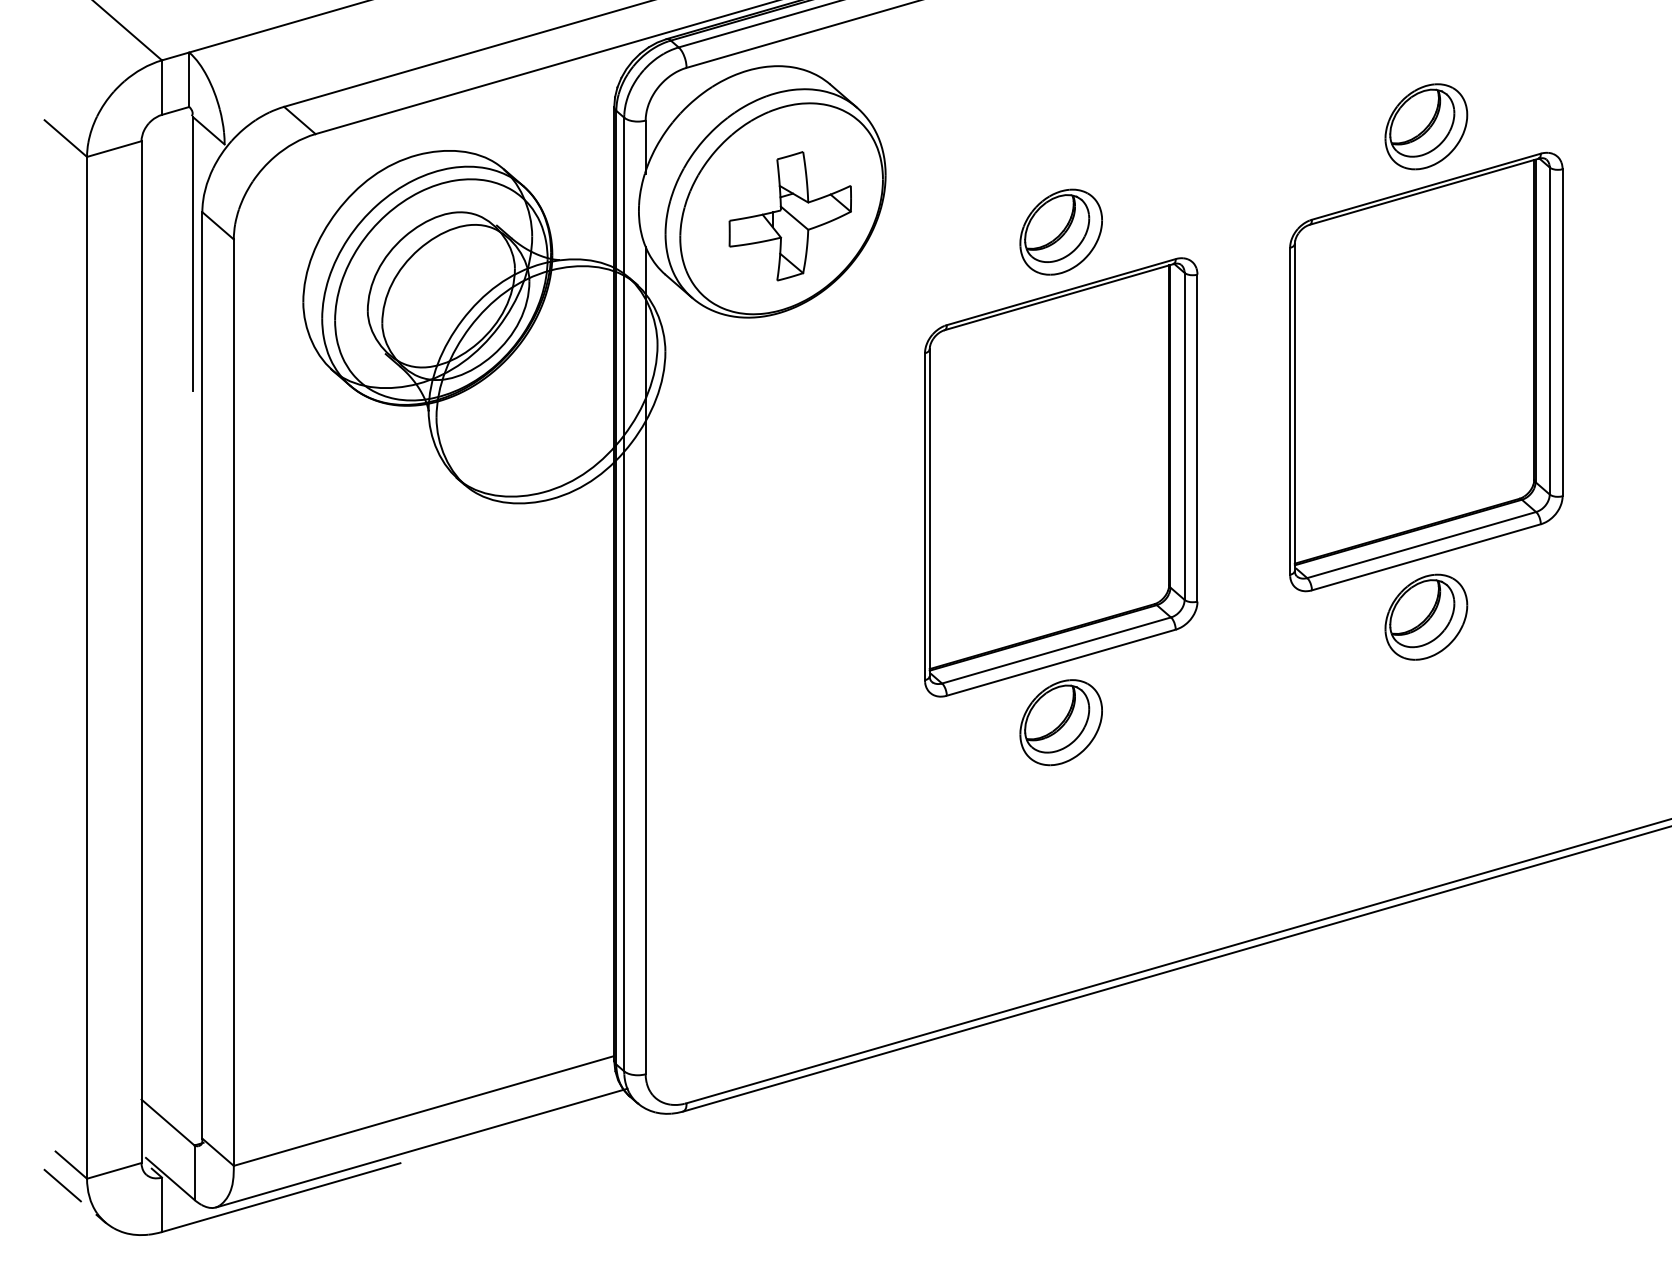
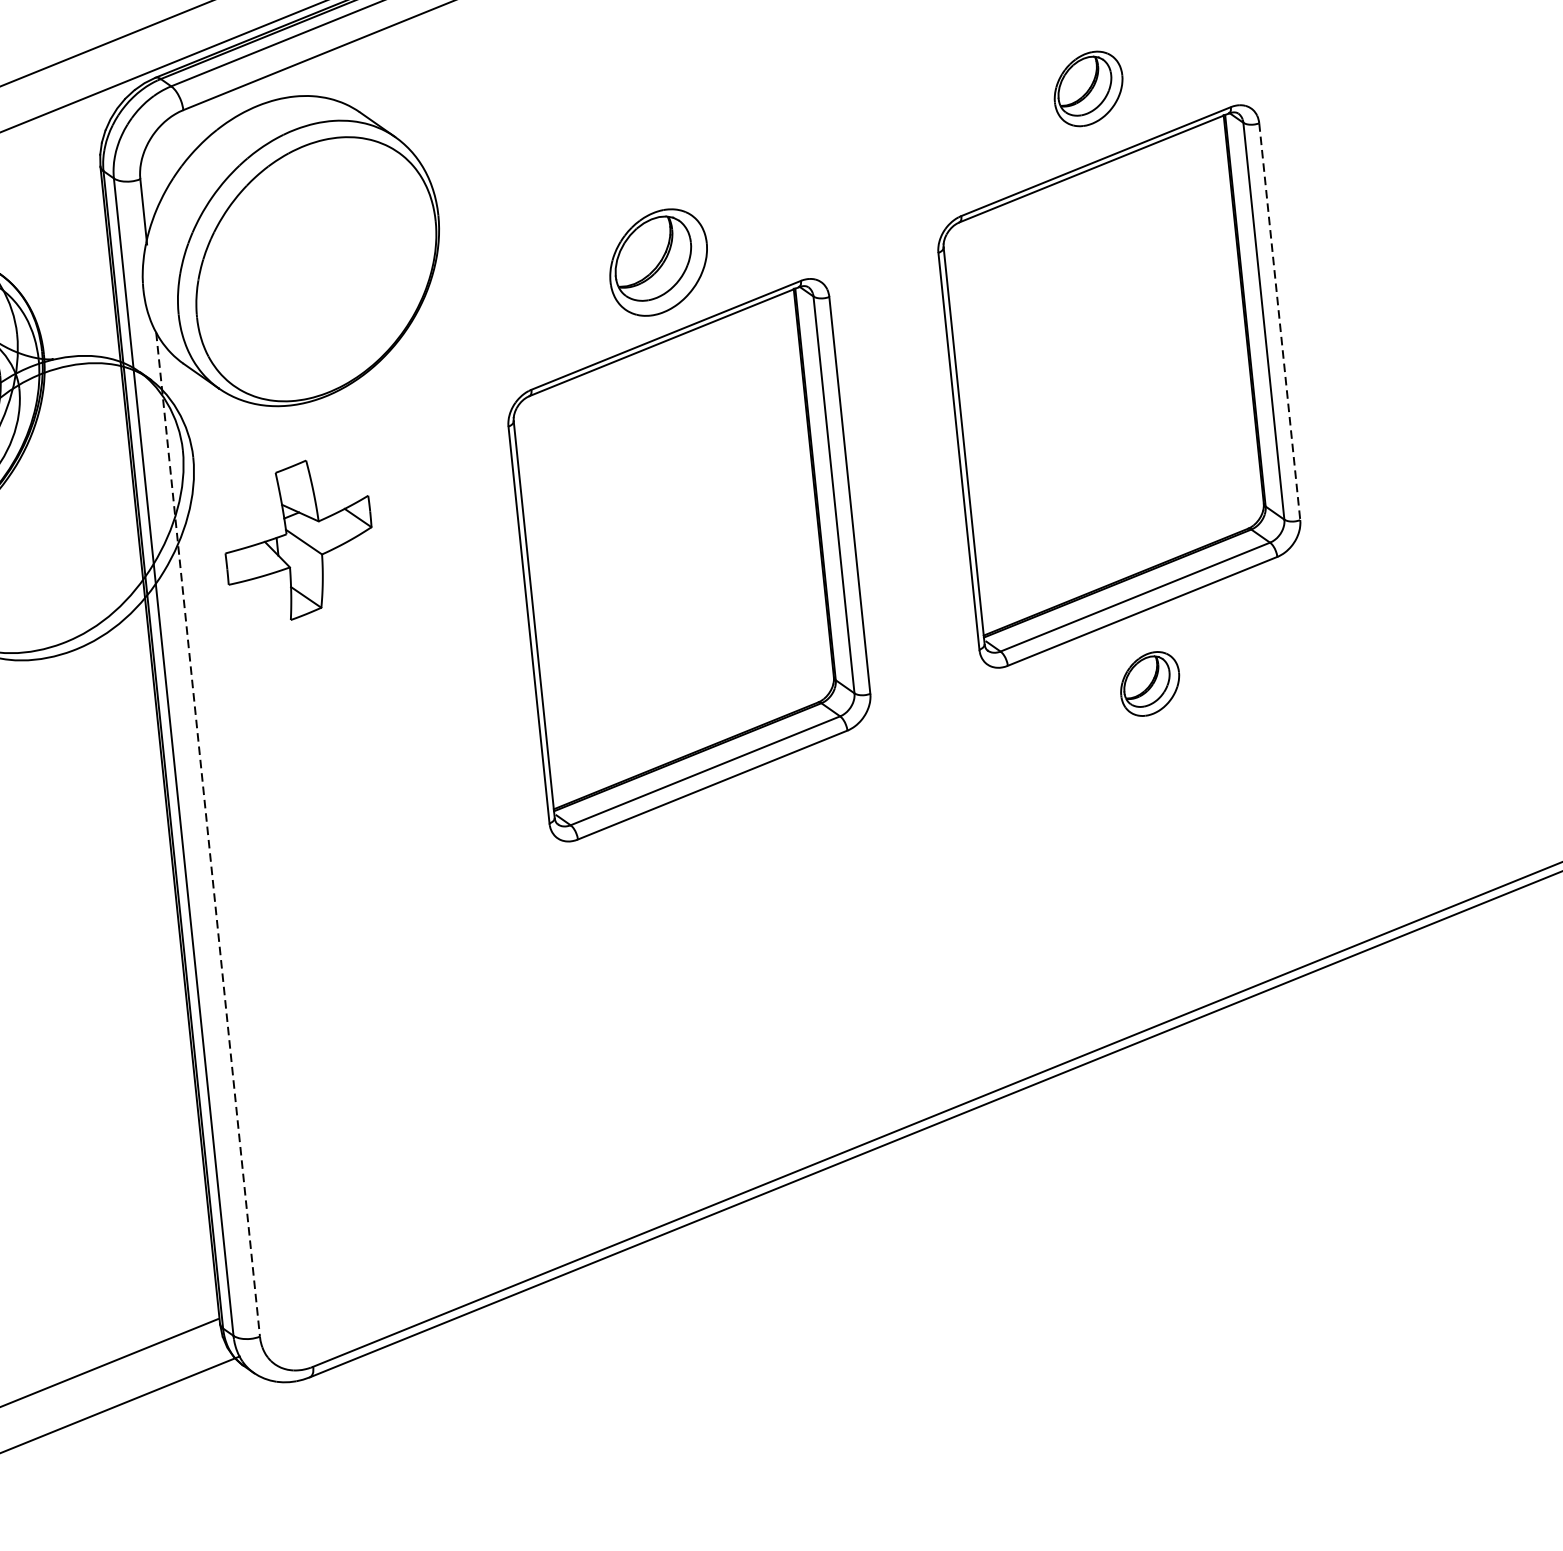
part: (1426, 126) -> (1088, 88), size x0.7
part: (789, 216) -> (297, 540), moved
line: (1562, 333) -> (1279, 322), solid -> dashed
part: (1426, 616) -> (1150, 683), size x0.6
line: (645, 660) -> (207, 834), solid -> dashed
part: (1060, 722) -> (719, 857), removed

